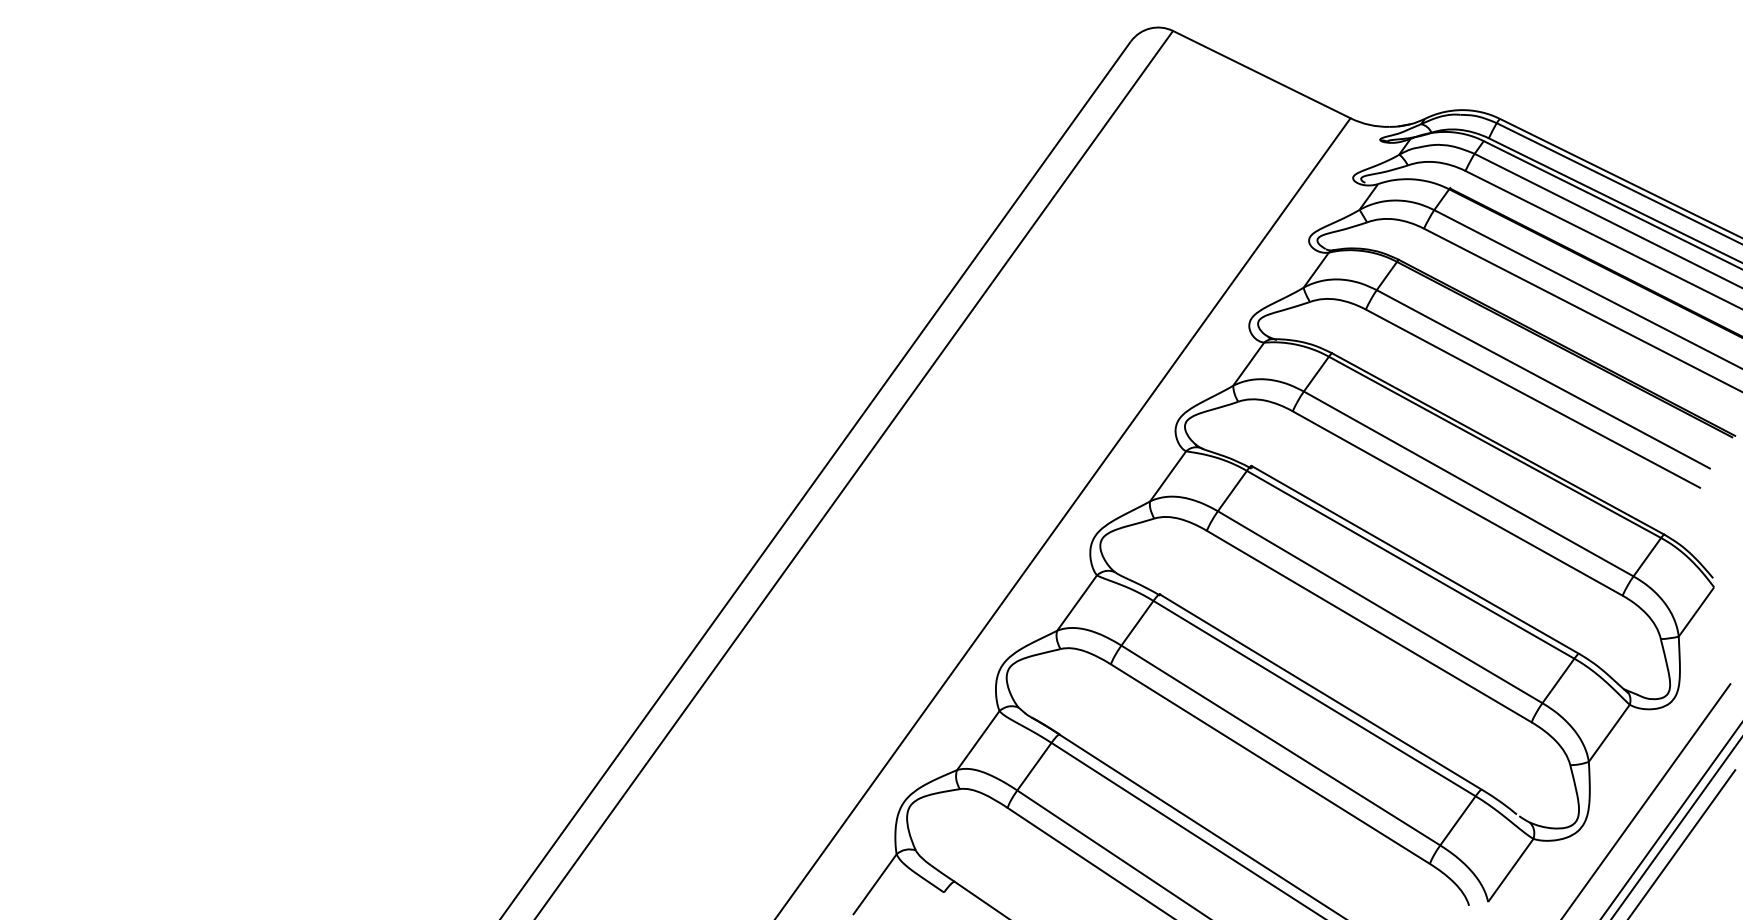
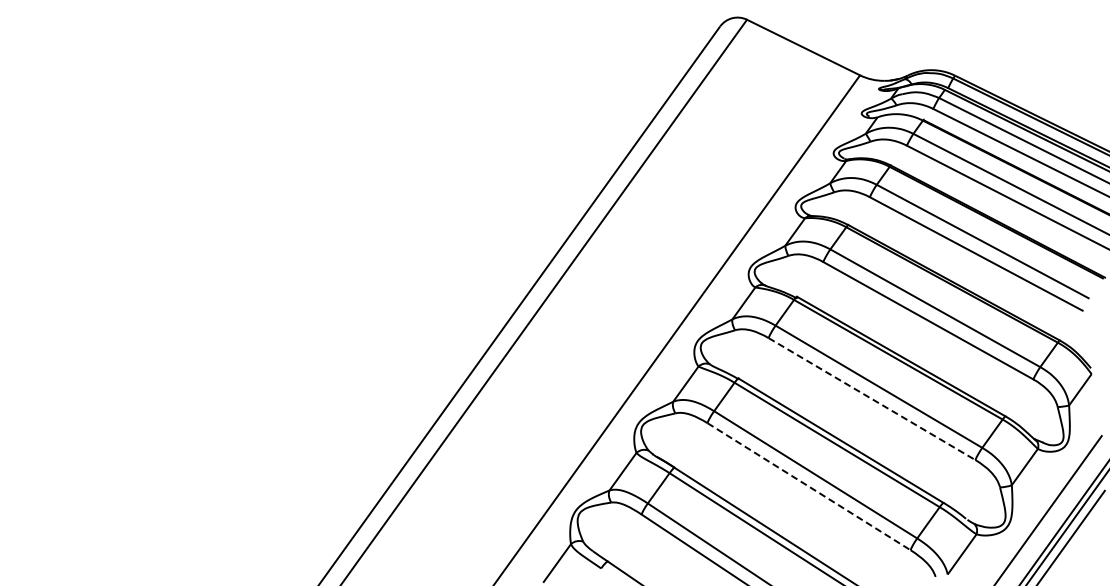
line: (1370, 627) -> (872, 399), solid -> dashed
line: (1271, 763) -> (809, 486), solid -> dashed

